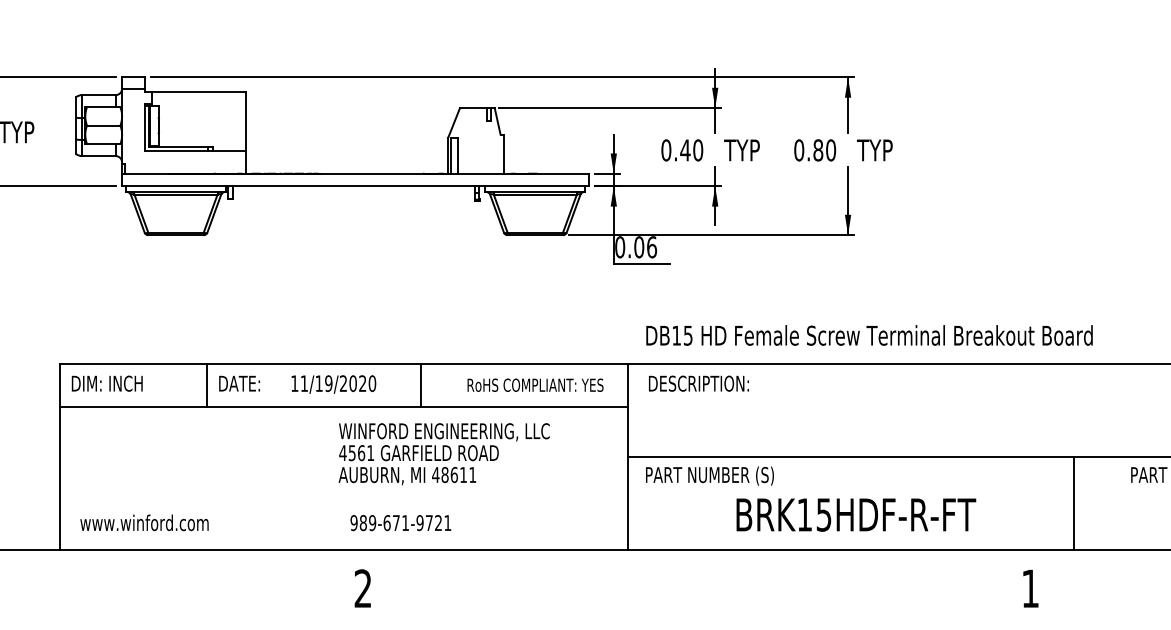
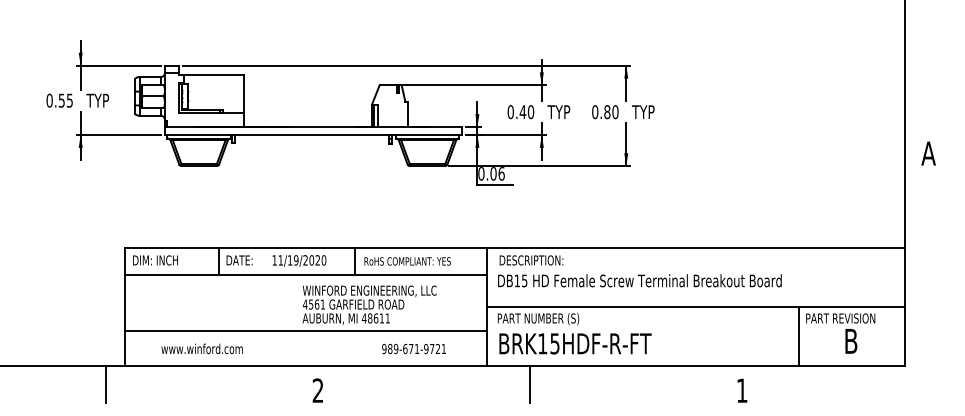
text: (868, 335) -> (639, 280), moved
text: (535, 385) -> (407, 261), moved
line: (343, 495) -> (305, 331), added
line: (1073, 503) -> (798, 336), moved
text: (856, 514) -> (575, 343), moved
text: (143, 522) -> (201, 348), moved
text: (399, 523) -> (413, 349), moved
line: (30, 578) -> (106, 384), added
line: (697, 578) -> (530, 384), added

